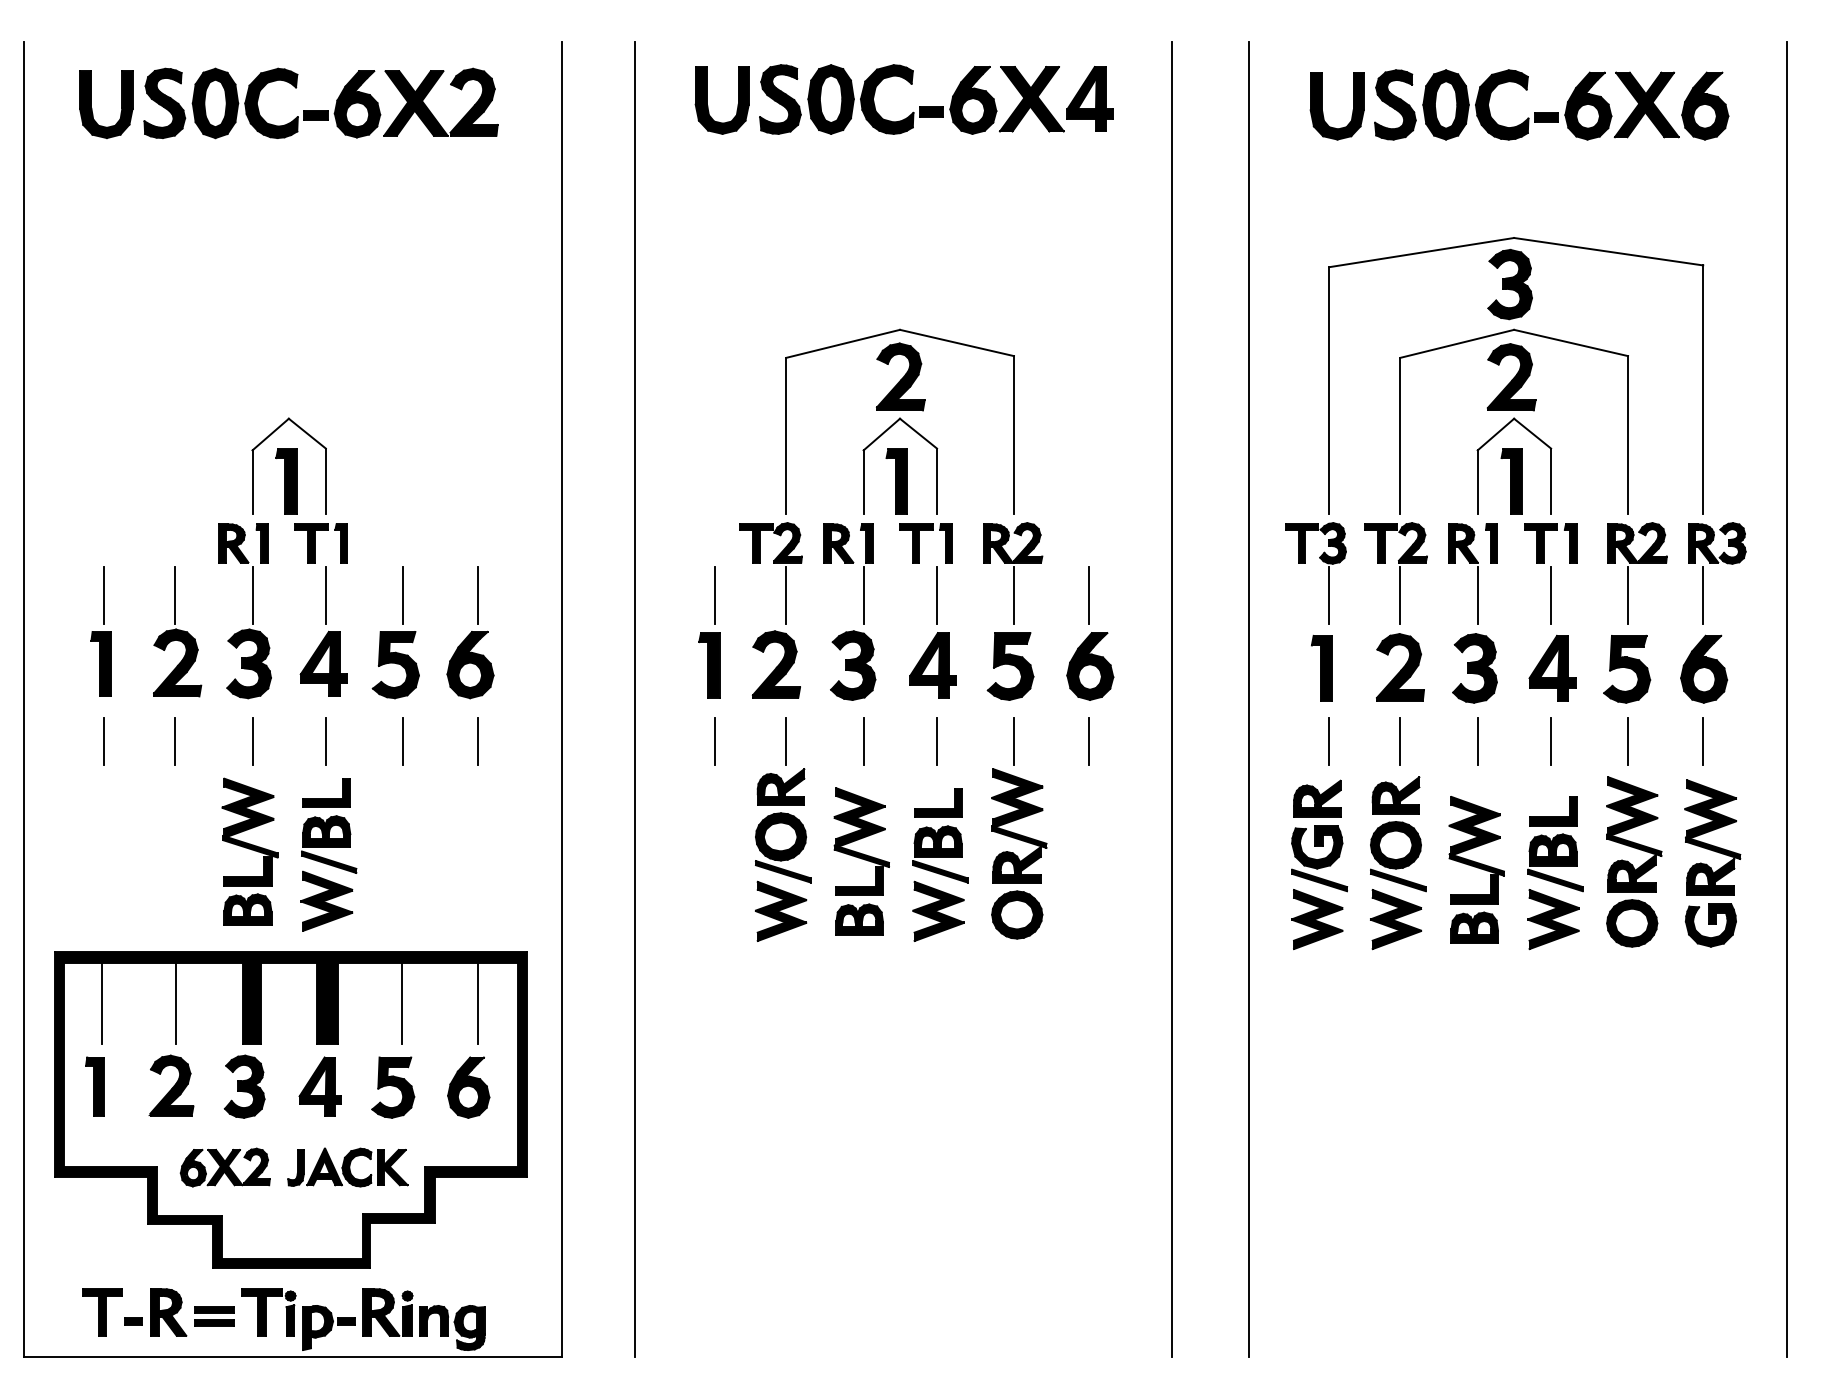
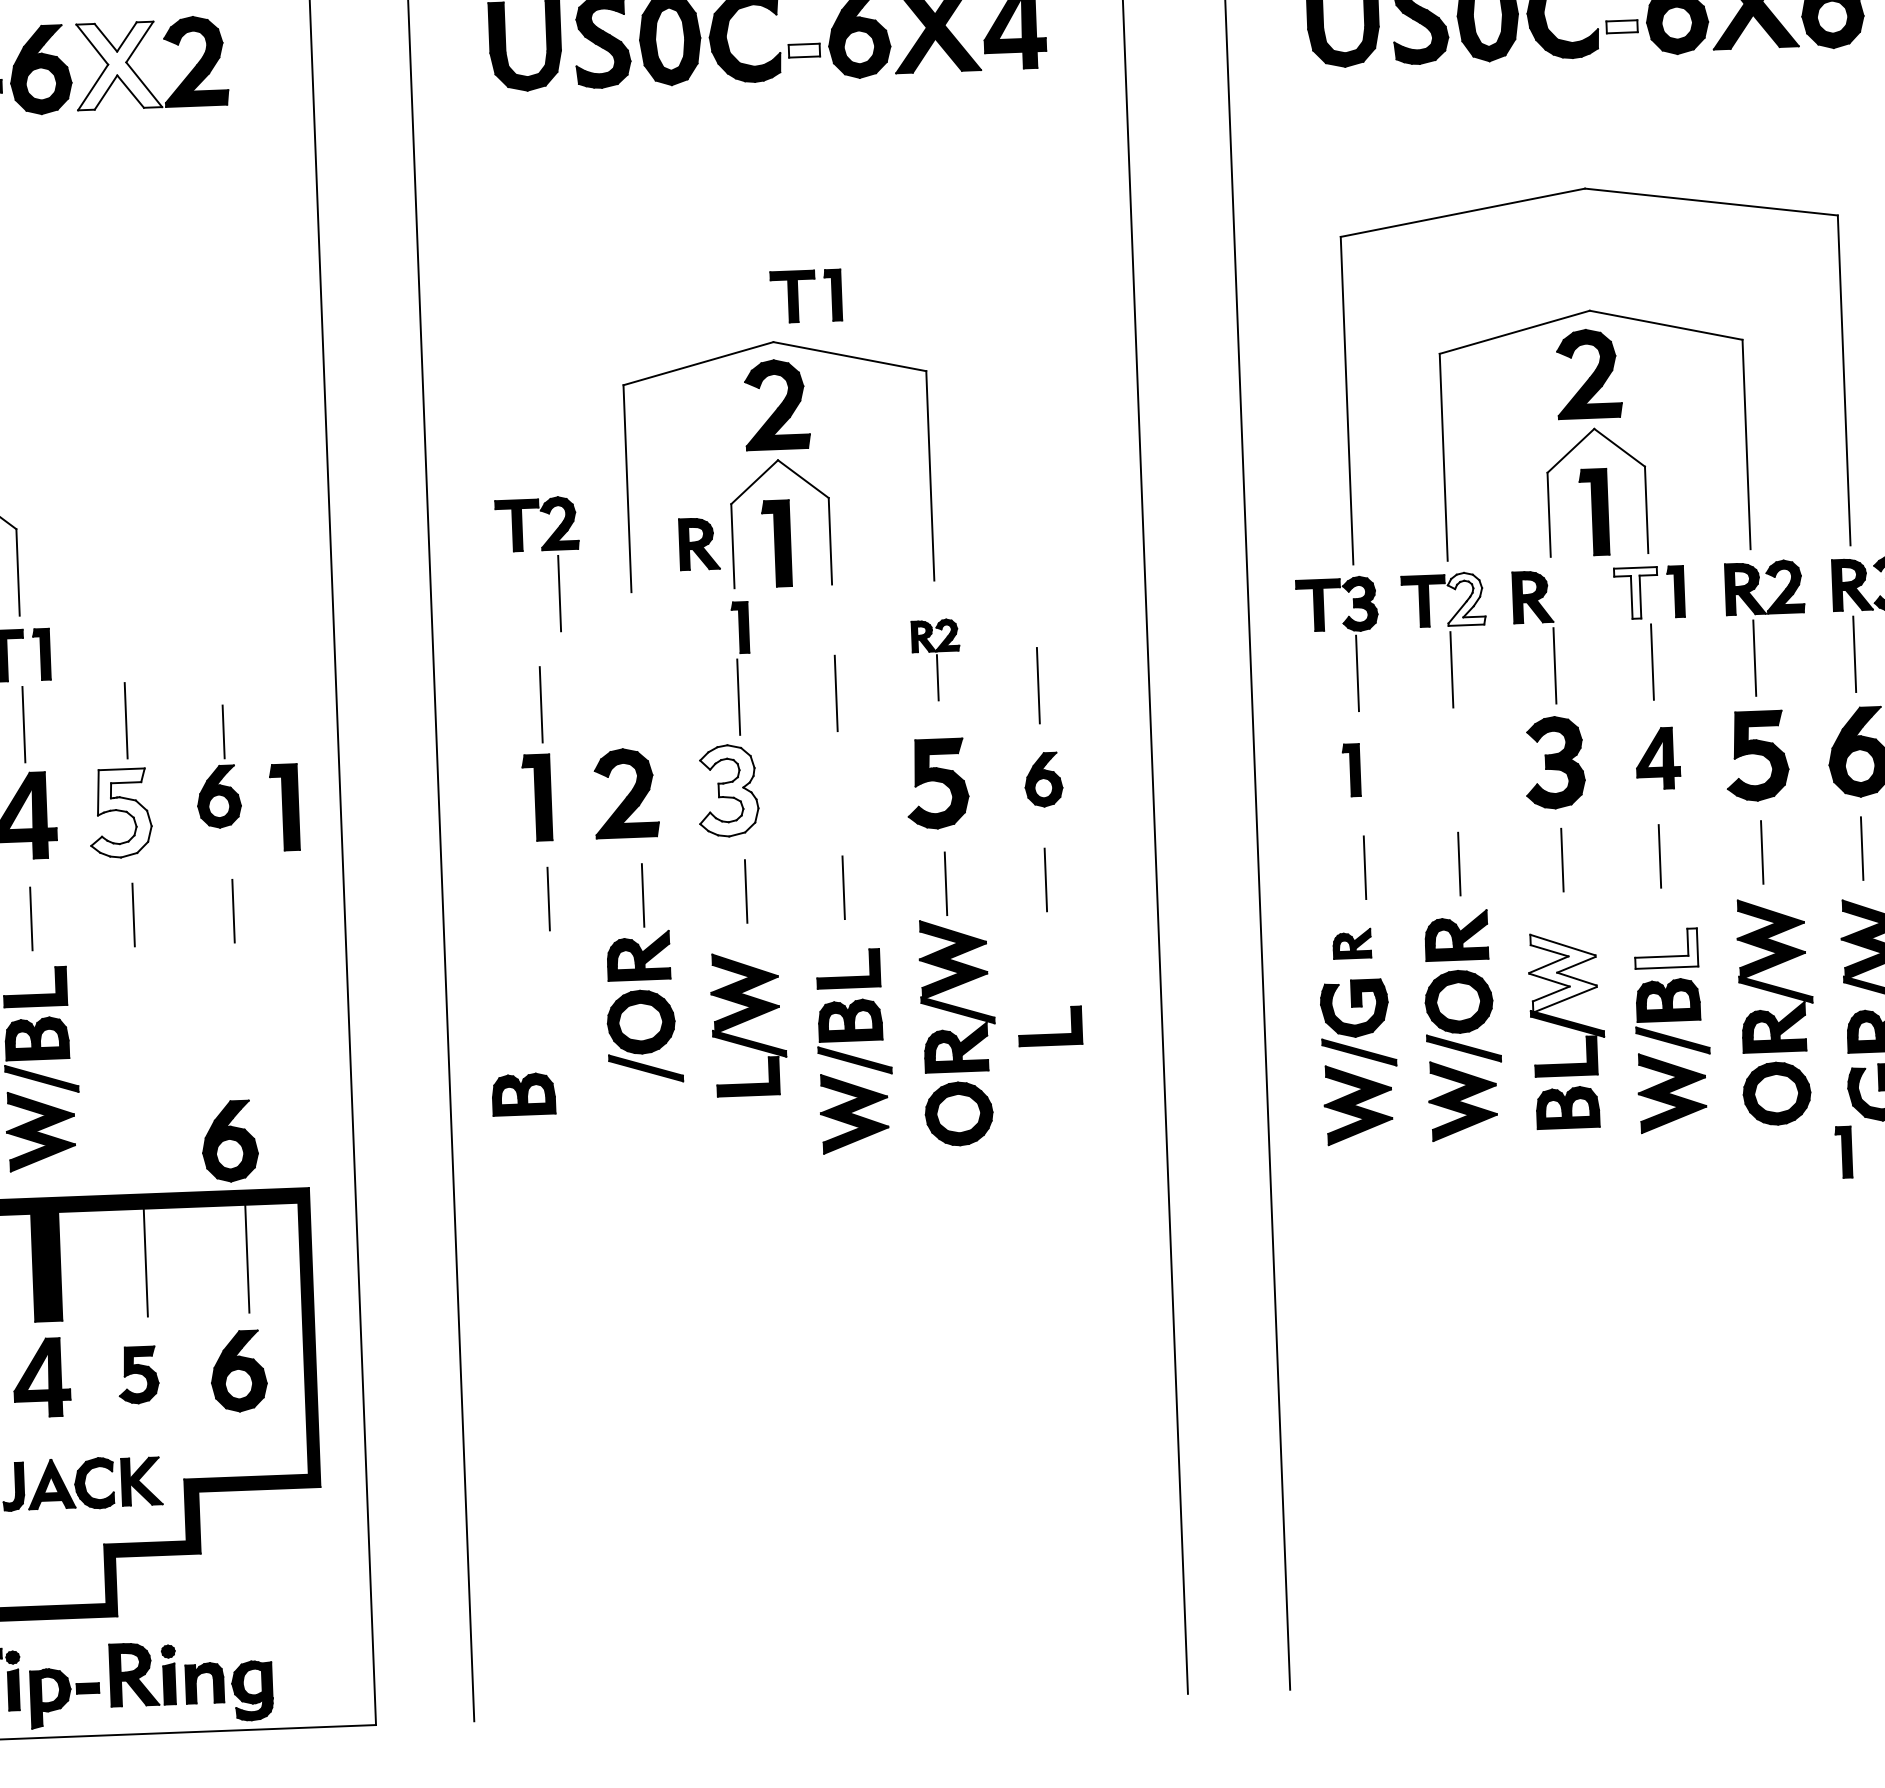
fill: (415, 103) -> (117, 65), removed
fill: (931, 111) -> (804, 50), removed
fill: (1546, 117) -> (1621, 26), removed
part: (1509, 284) -> (1581, 250), removed
fill: (1413, 542) -> (1466, 598), removed
part: (838, 543) -> (699, 544), moved
part: (925, 543) -> (805, 296), moved
part: (1491, 543) -> (1843, 1152), moved
fill: (1540, 543) -> (1635, 593), removed
part: (773, 563) -> (541, 551), moved
part: (1013, 573) -> (936, 660), size x0.6
part: (470, 632) -> (218, 766), size x0.7
fill: (395, 664) -> (119, 812), removed
part: (519, 665) -> (284, 807), added
fill: (853, 665) -> (728, 790), removed
part: (932, 665) -> (833, 786), removed
part: (1090, 666) -> (1043, 779), size x0.6
part: (1321, 667) -> (1350, 769), size x0.6
part: (1400, 667) -> (1455, 765), removed
part: (1552, 667) -> (1658, 757), size x0.7
part: (1317, 798) -> (1352, 943), size x0.6
fill: (1552, 810) -> (1665, 947), removed
fill: (1474, 825) -> (1562, 971), removed
part: (1088, 851) -> (1050, 1025), added
part: (781, 910) -> (645, 1119), removed
part: (468, 914) -> (229, 1141), added
part: (859, 919) -> (523, 1094), moved
part: (393, 1087) -> (138, 1375), size x0.7

